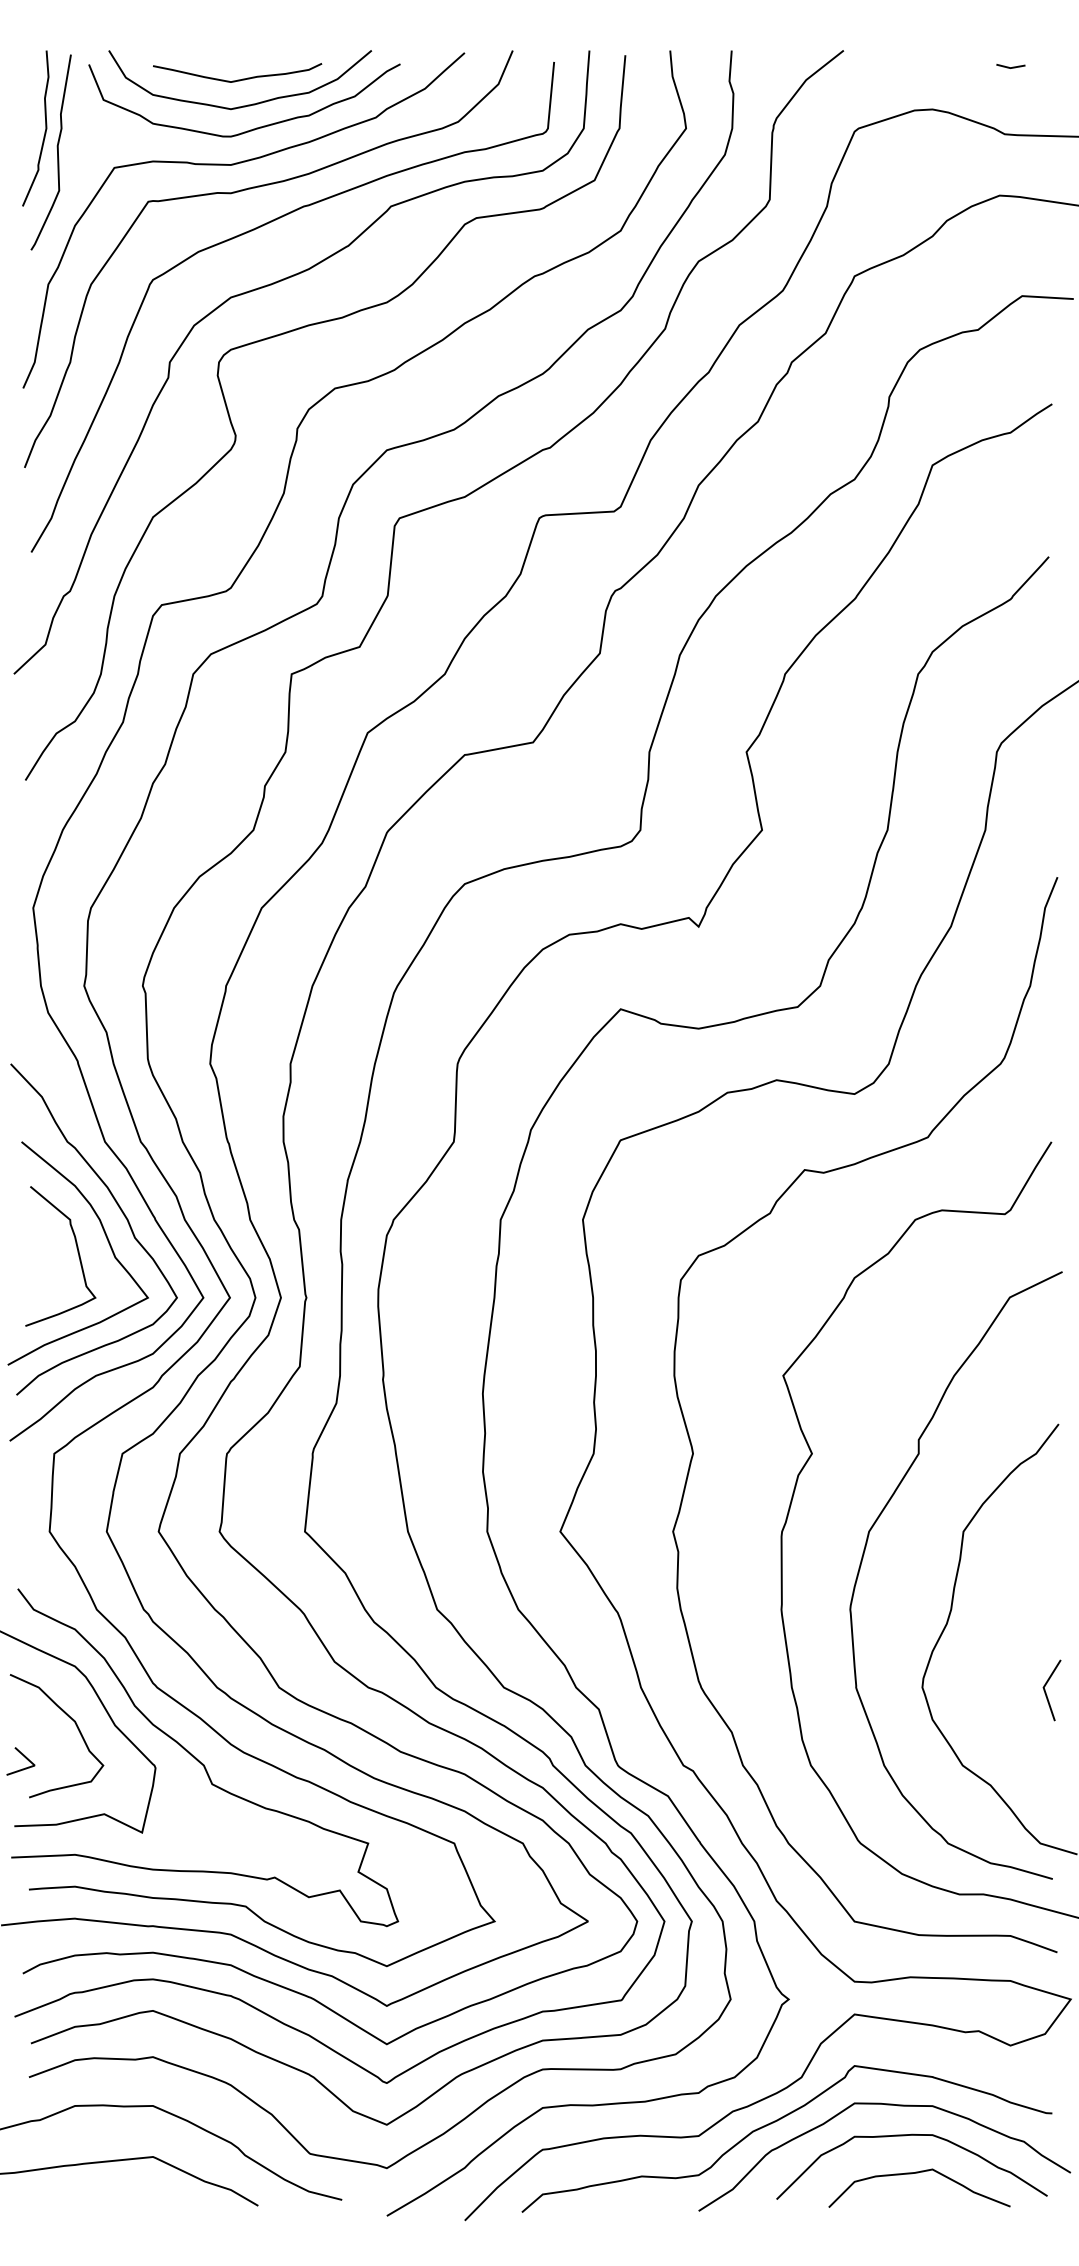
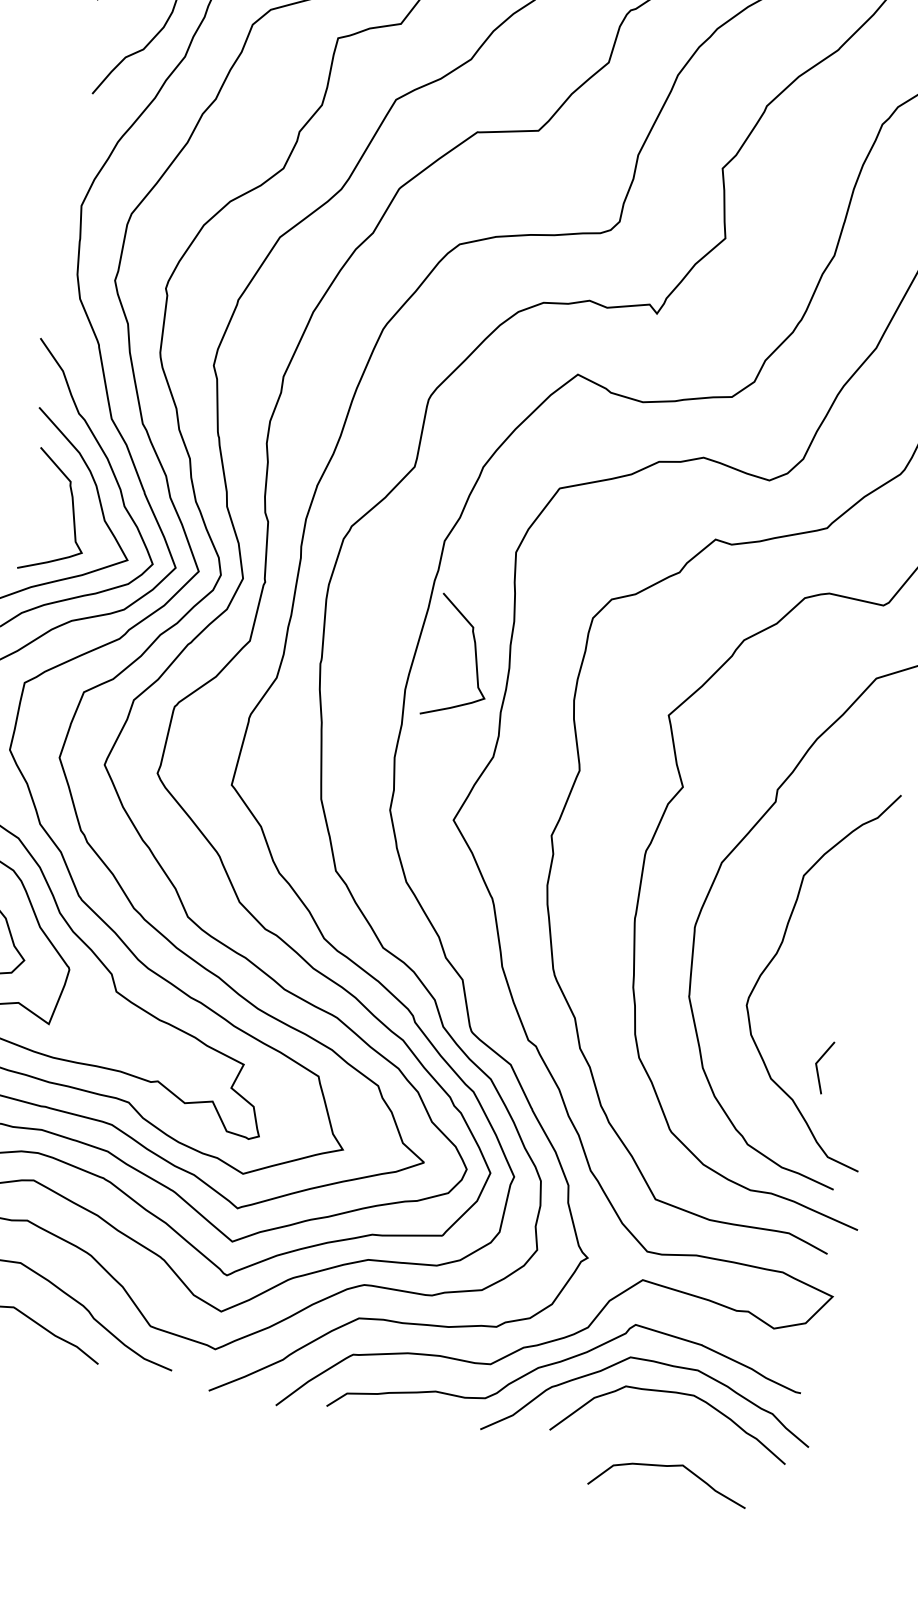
curve: (555, 1344) -> (475, 656), added
line: (1046, 1692) -> (817, 1068), moved
curve: (918, 2173) -> (670, 1467), moved

